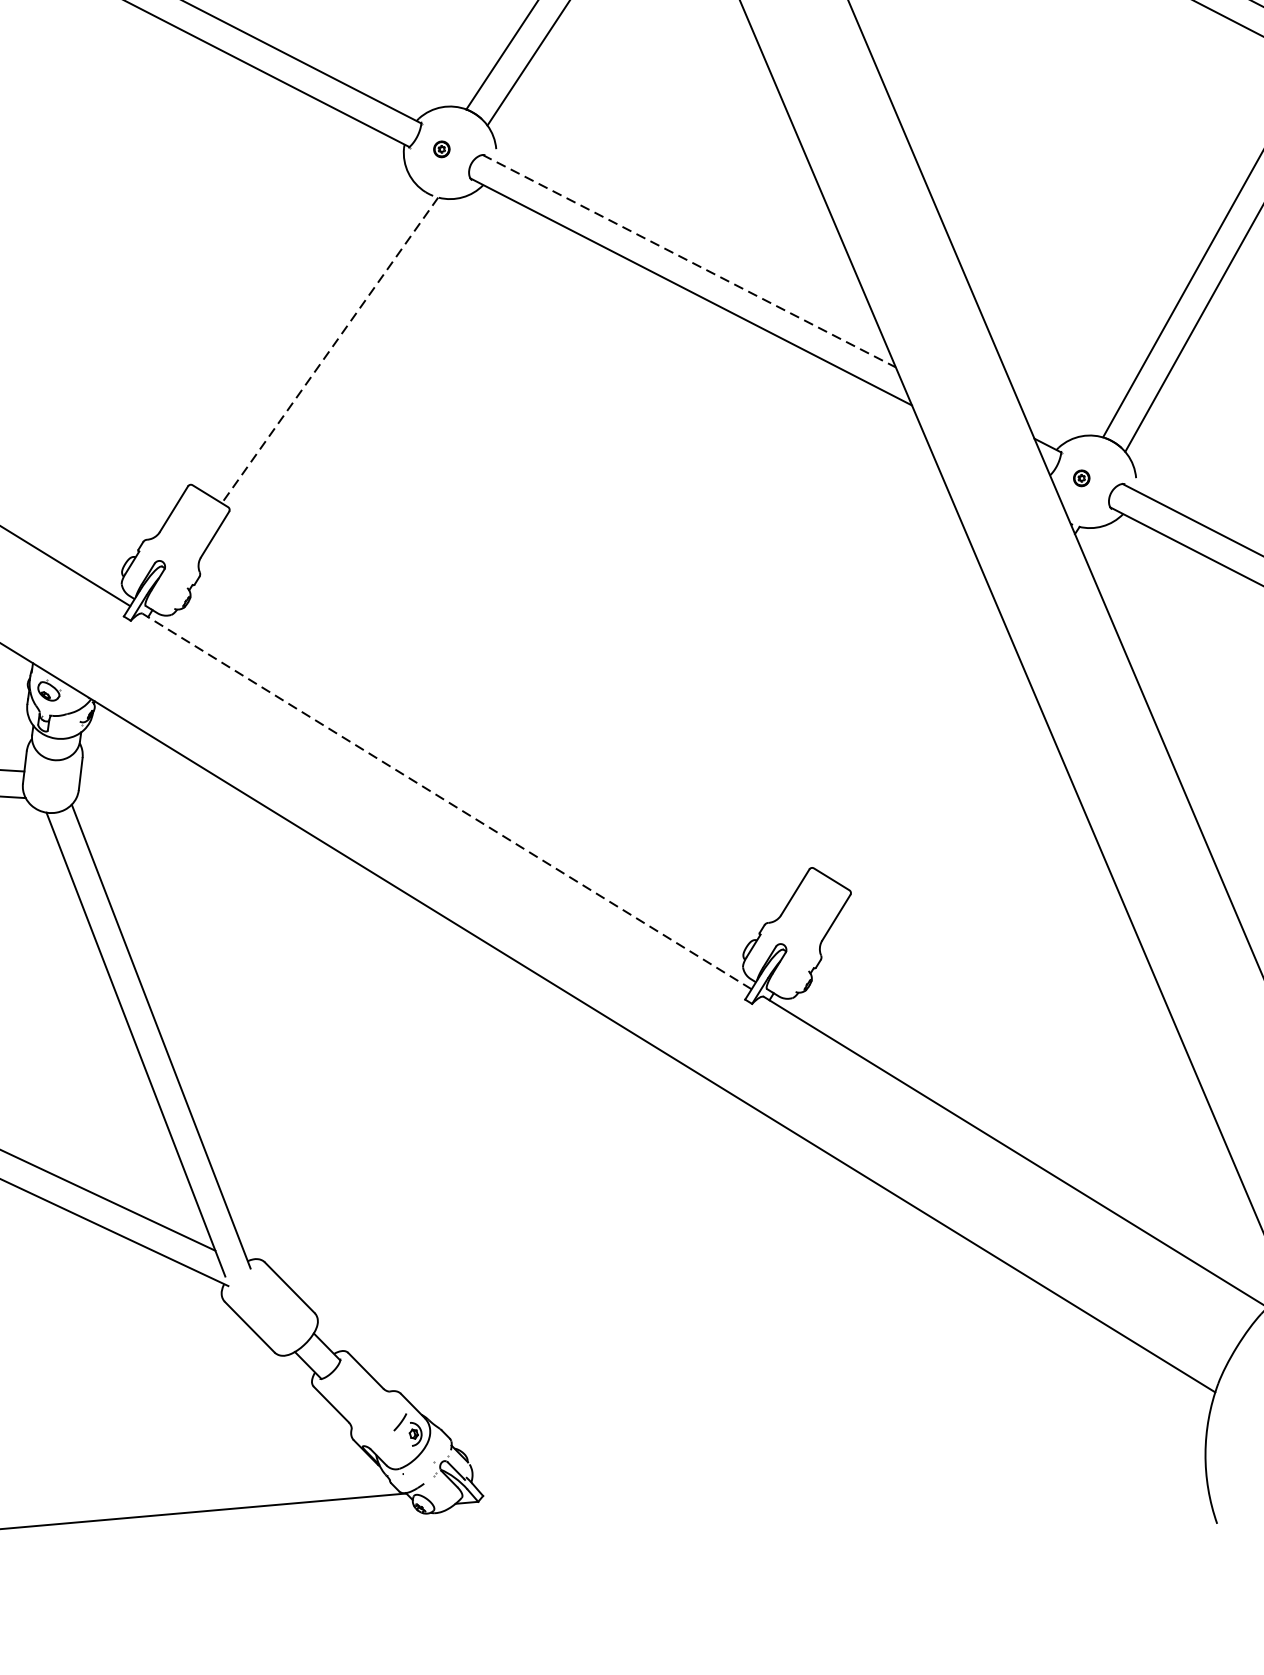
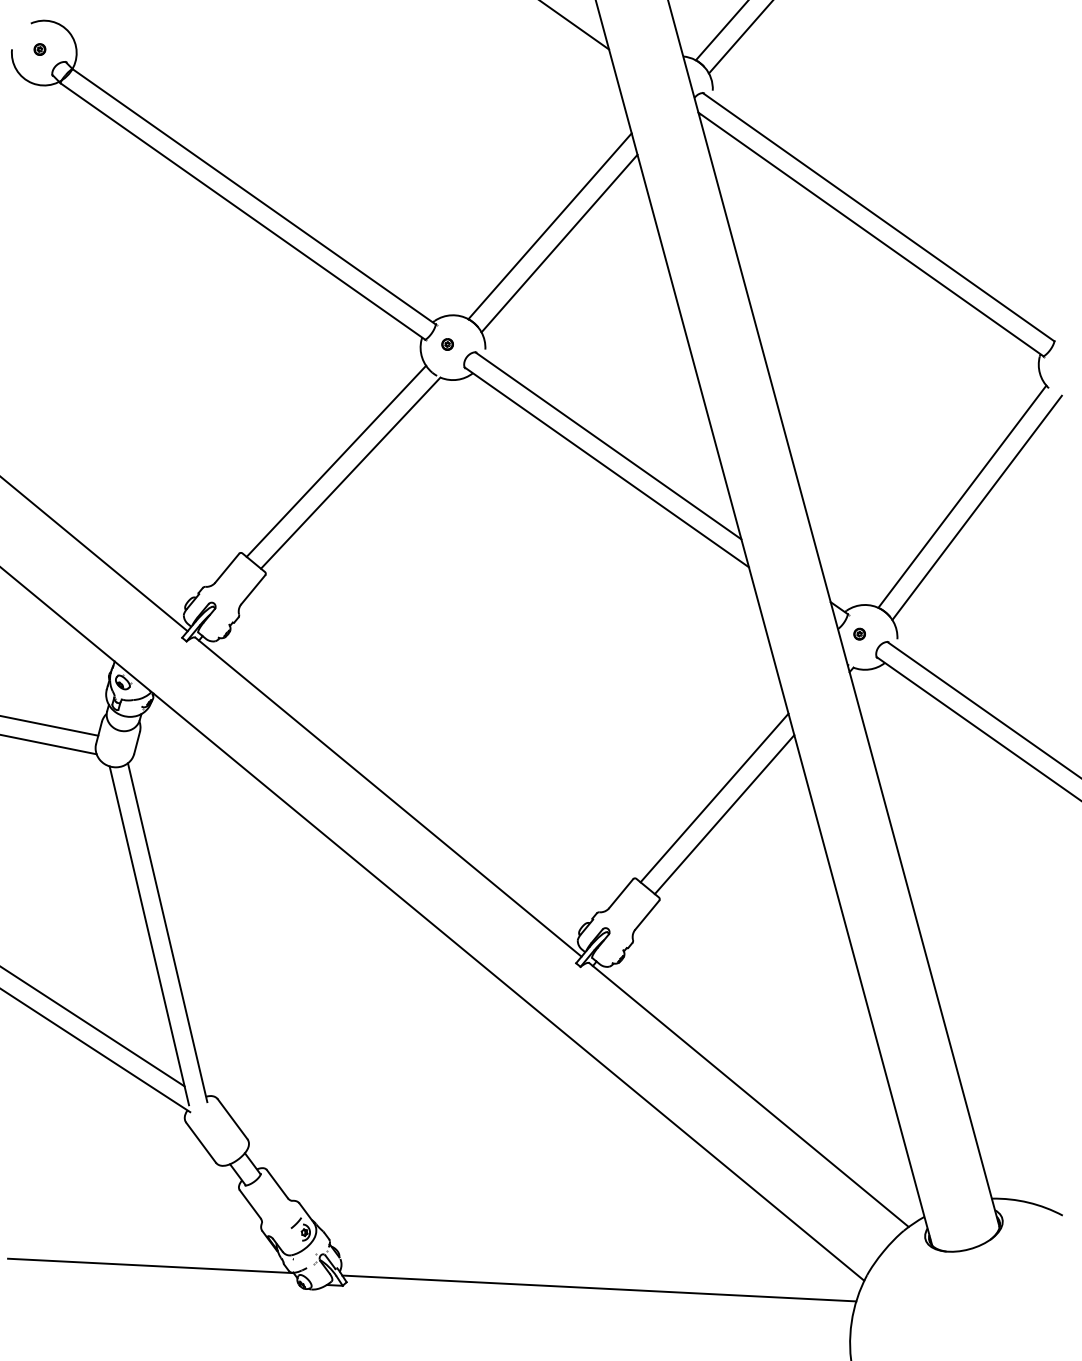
line: (689, 260) -> (608, 445), dashed -> solid
line: (307, 335) -> (336, 460), added
line: (329, 350) -> (350, 473), dashed -> solid
line: (908, 737) -> (714, 797), added
line: (925, 760) -> (724, 814), added
line: (446, 800) -> (388, 796), dashed -> solid
line: (842, 1455) -> (599, 1288), added

